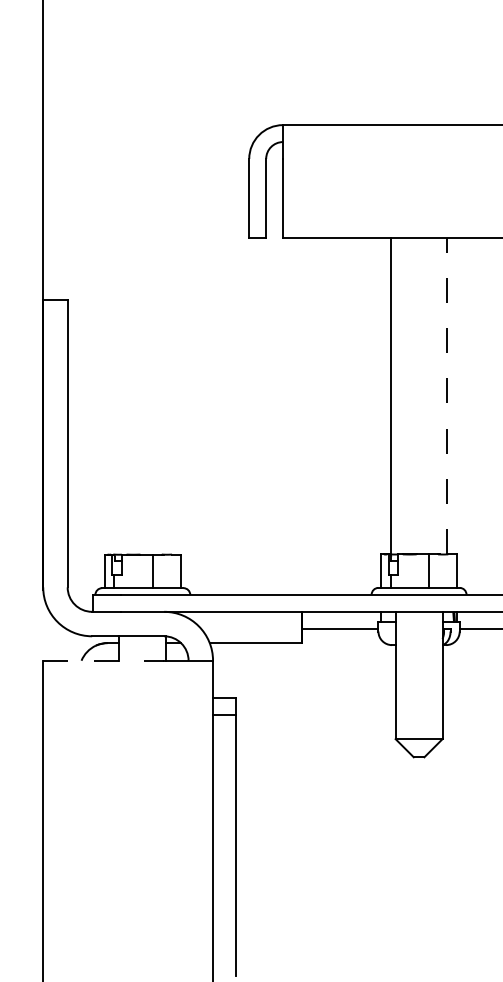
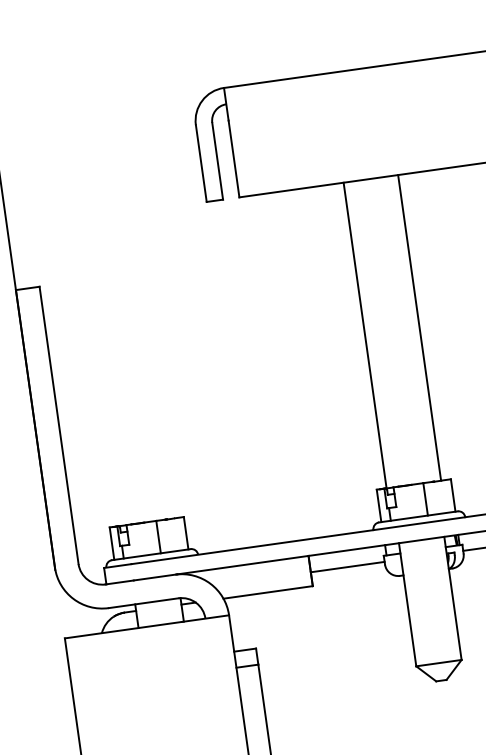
line: (447, 395) -> (419, 327), dashed -> solid
line: (104, 660) -> (124, 629), dashed -> solid

